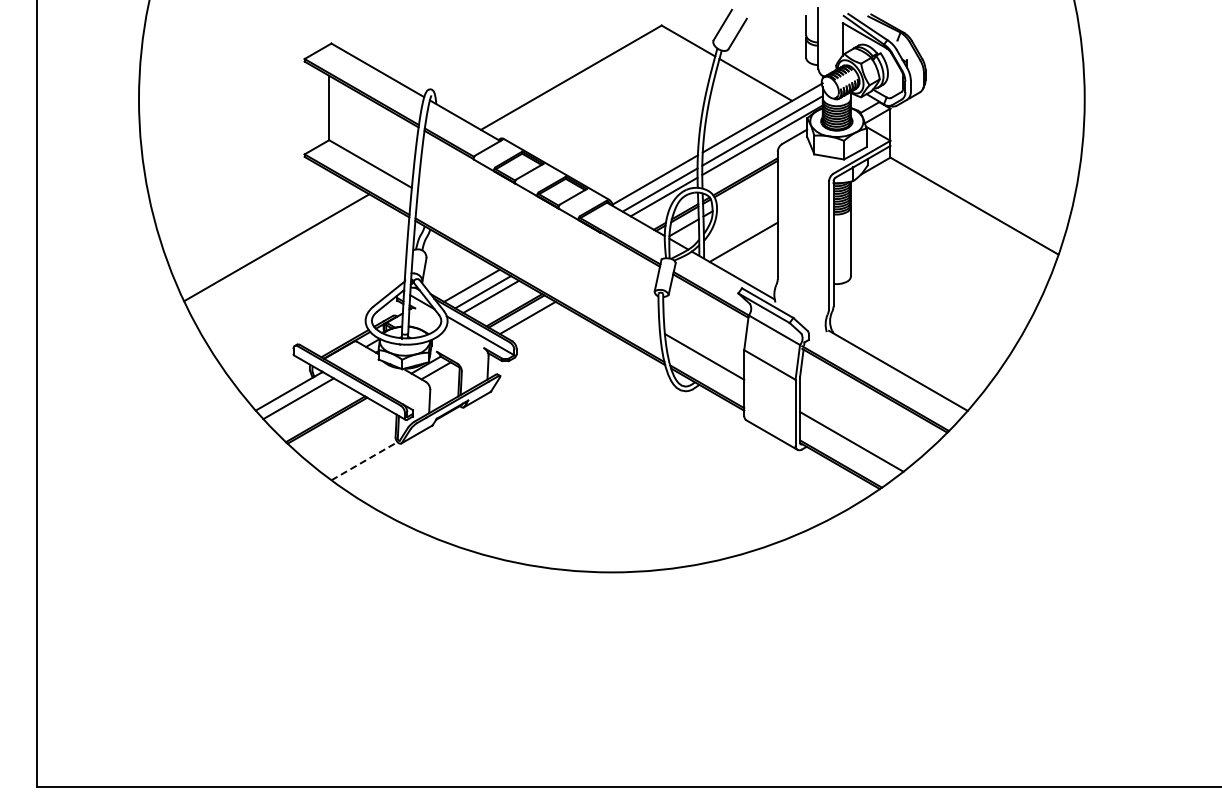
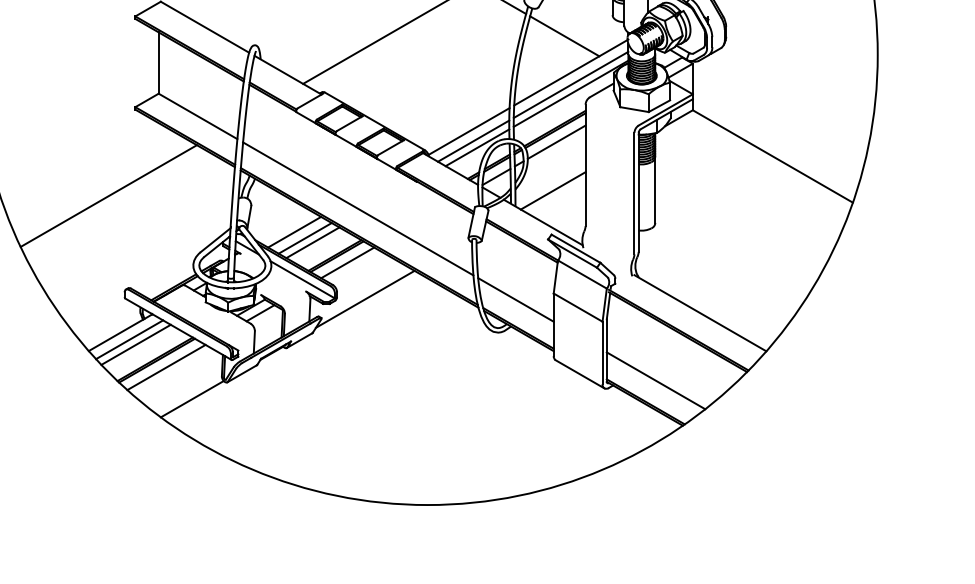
line: (747, 190) -> (556, 141), added
line: (538, 261) -> (357, 209), added
line: (546, 356) -> (365, 299), added
line: (305, 404) -> (136, 345), added
line: (337, 427) -> (166, 367), added
line: (364, 460) -> (192, 398), dashed -> solid

